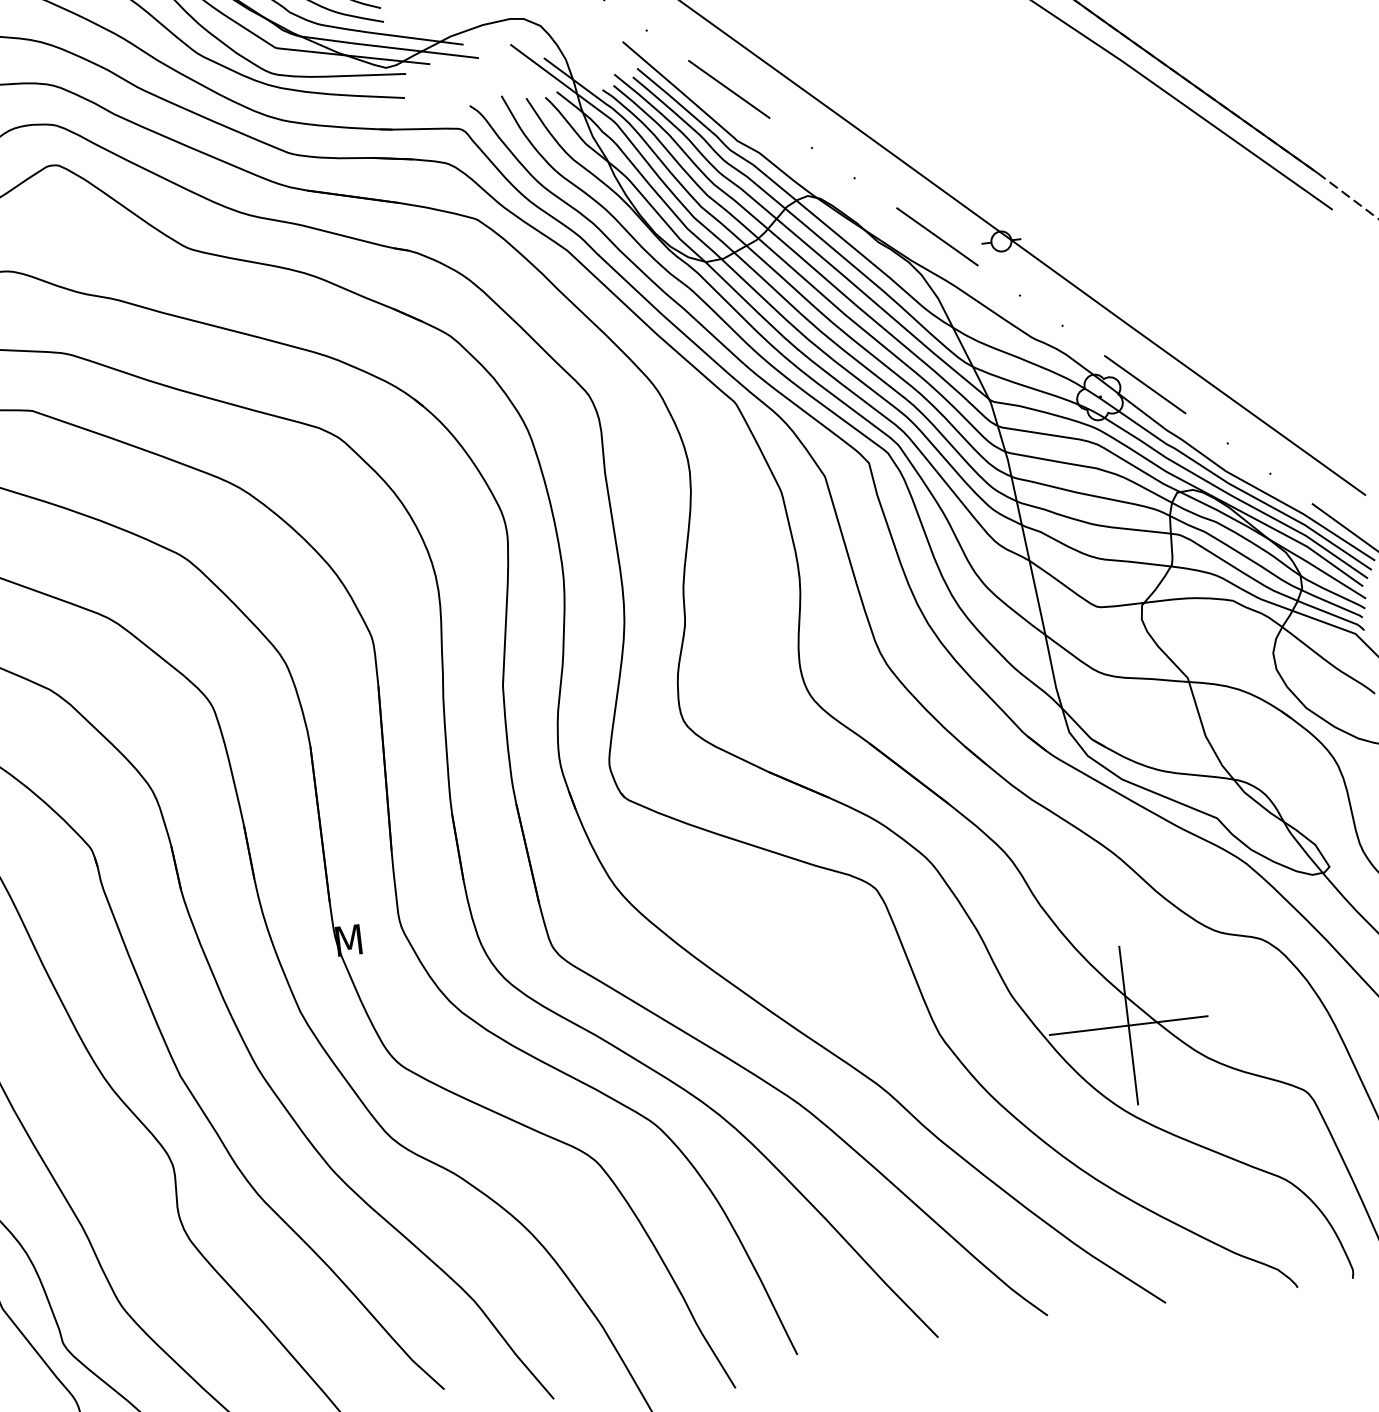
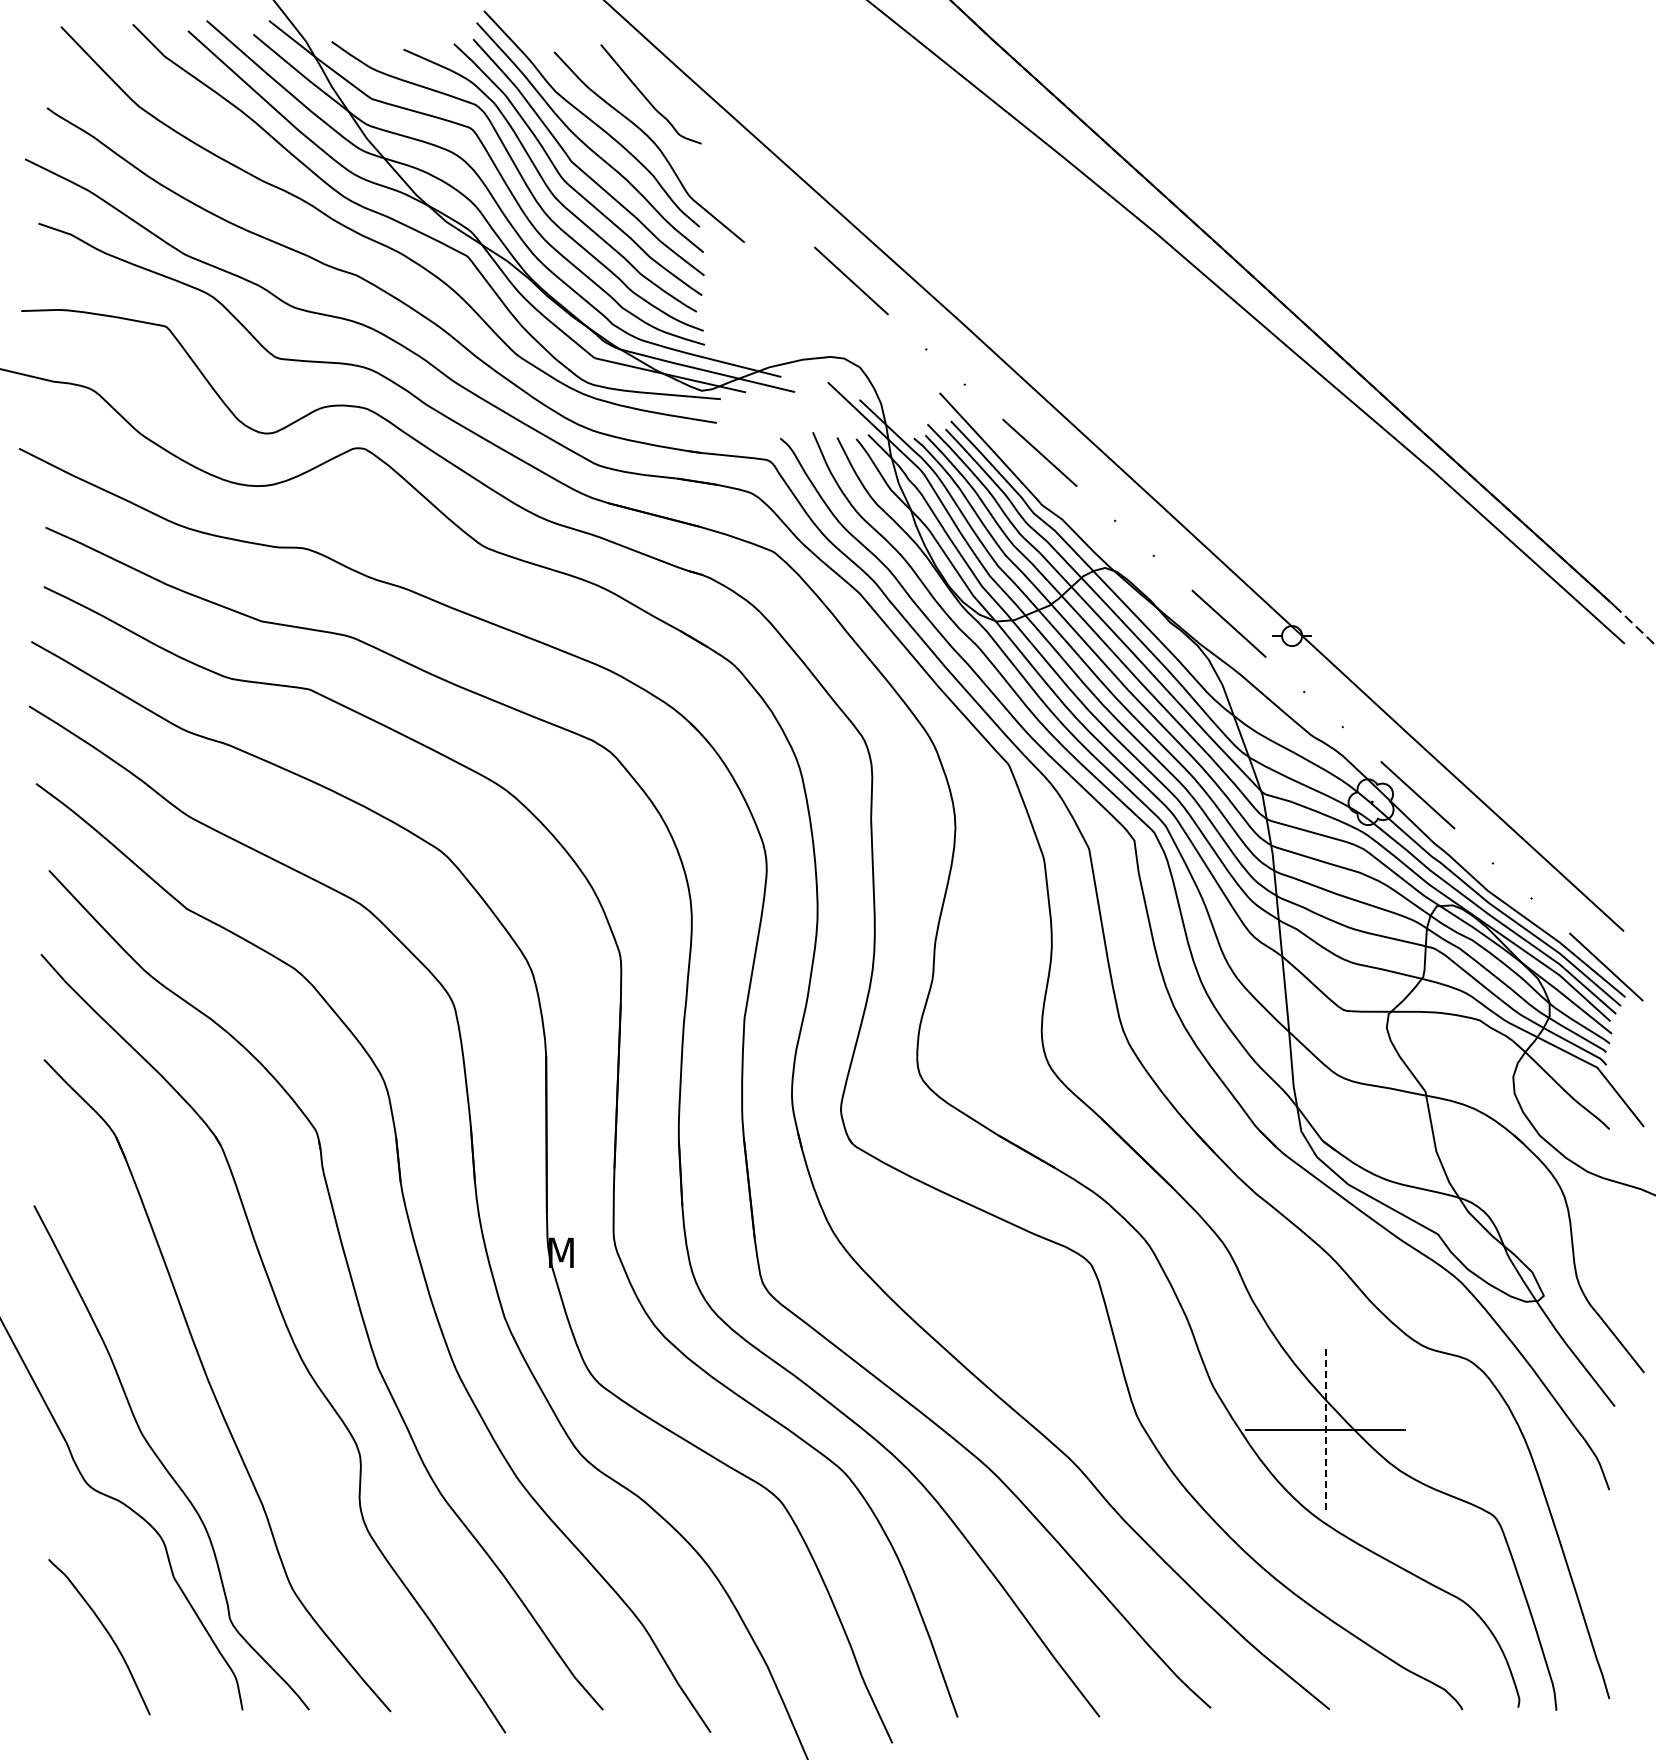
line: (1128, 1026) -> (1325, 1430), solid -> dashed

